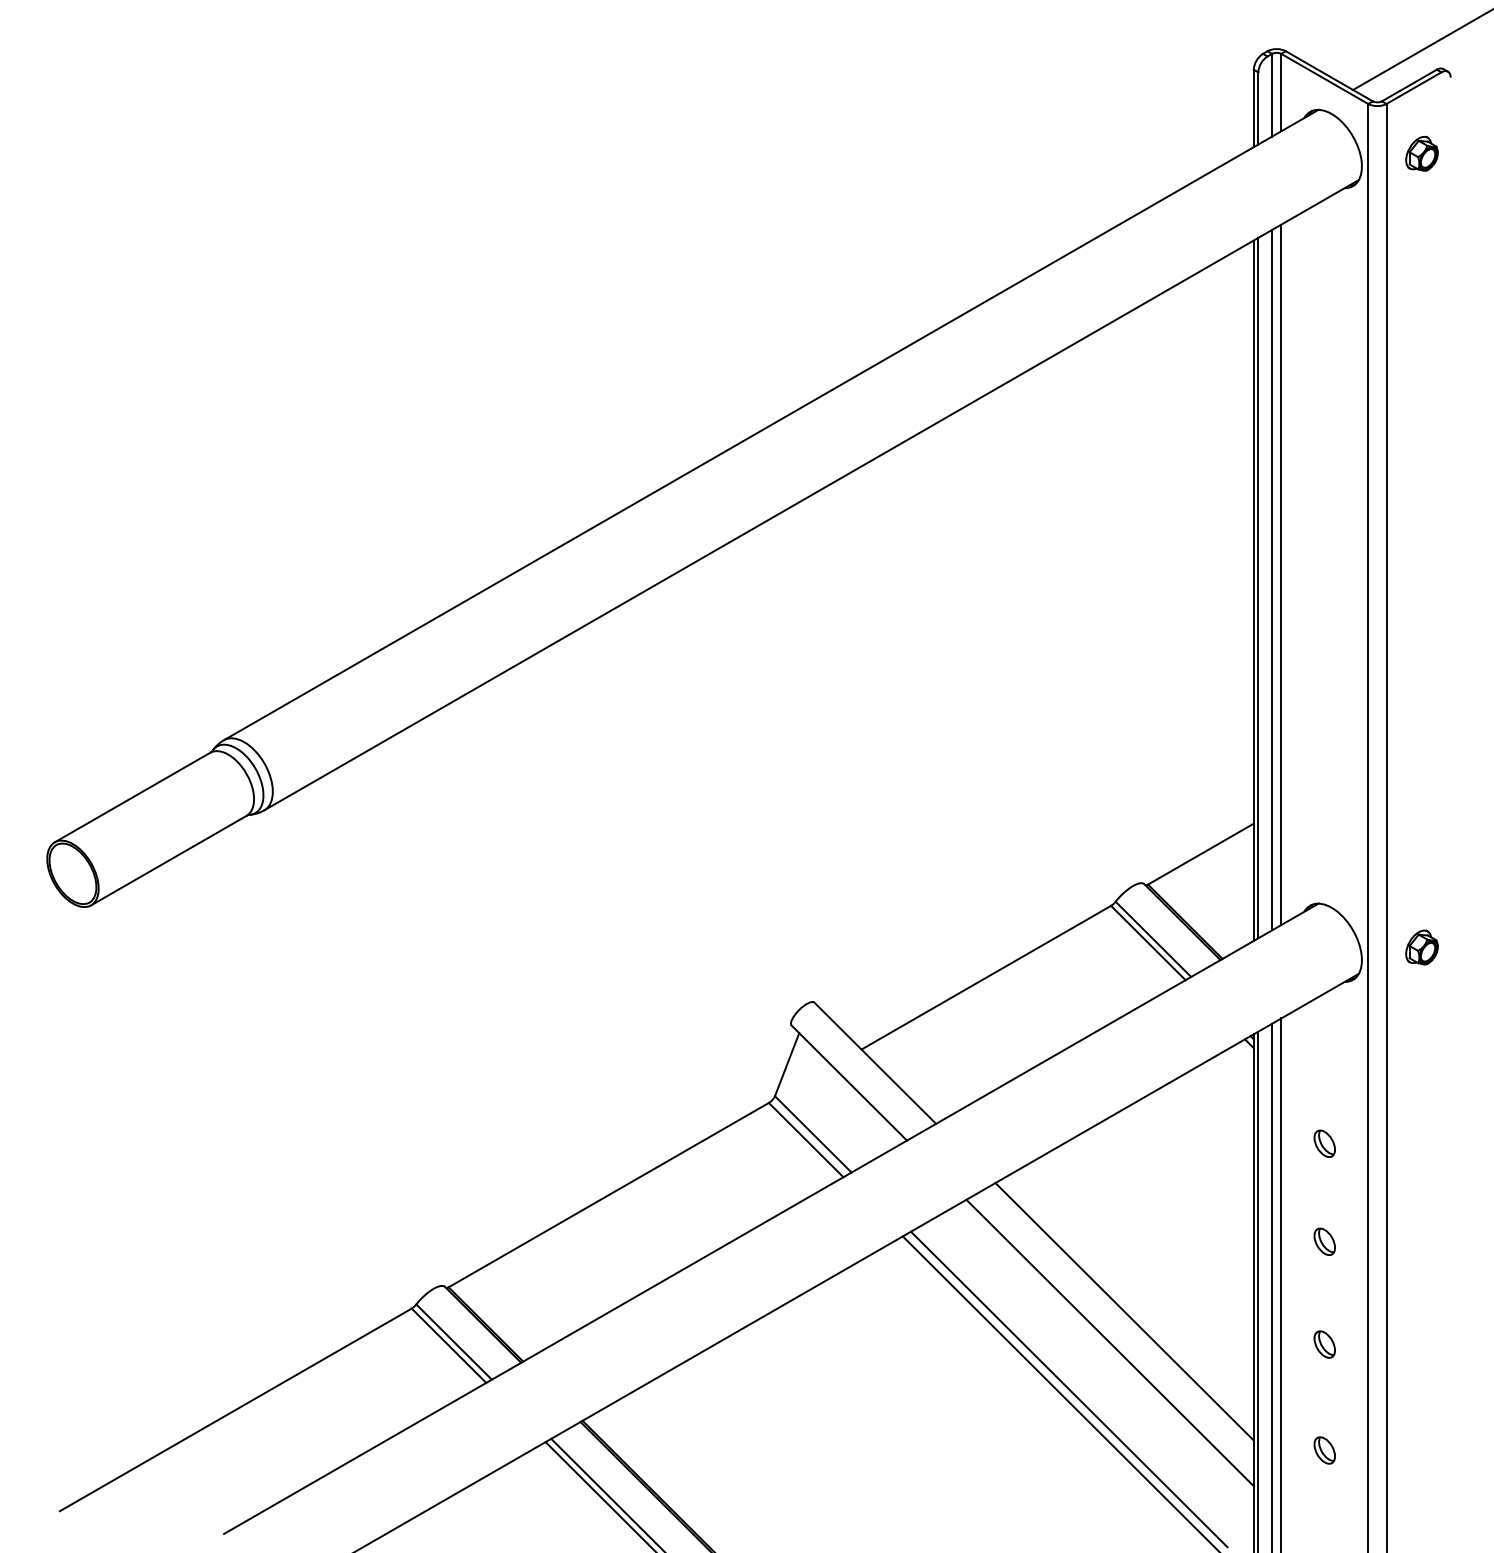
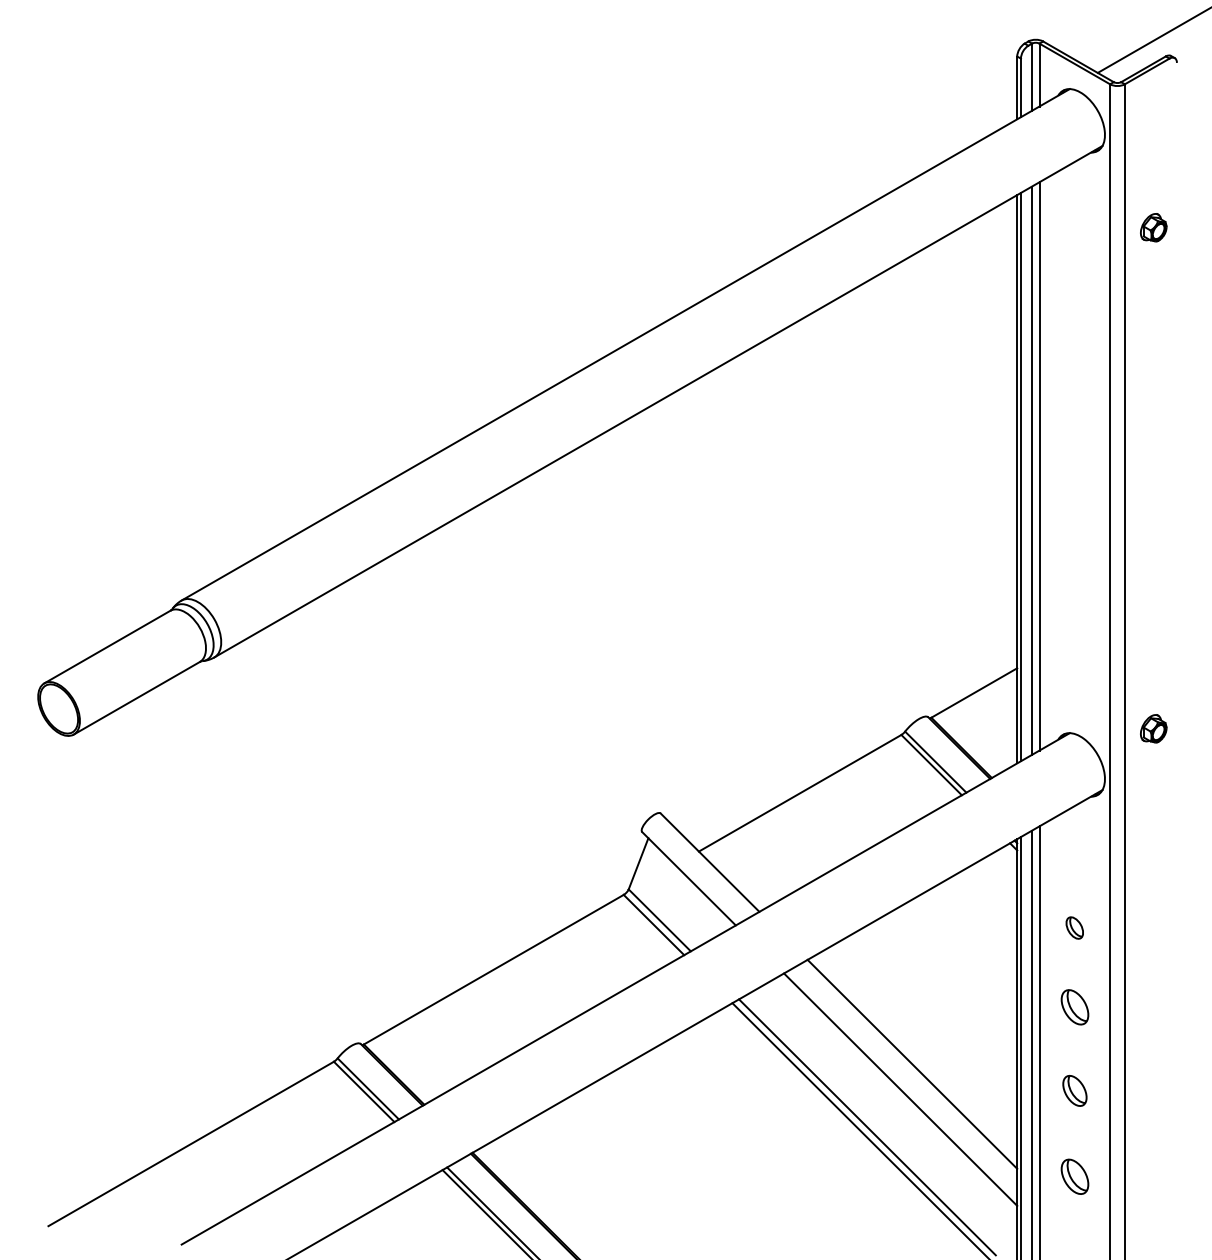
part: (1421, 153) -> (1153, 227), moved
part: (1421, 947) -> (1153, 728), moved
part: (1324, 1241) -> (1074, 1007), size x1.6
part: (1324, 1344) -> (1074, 1090), size x1.4
part: (1324, 1450) -> (1074, 1176), size x1.6

